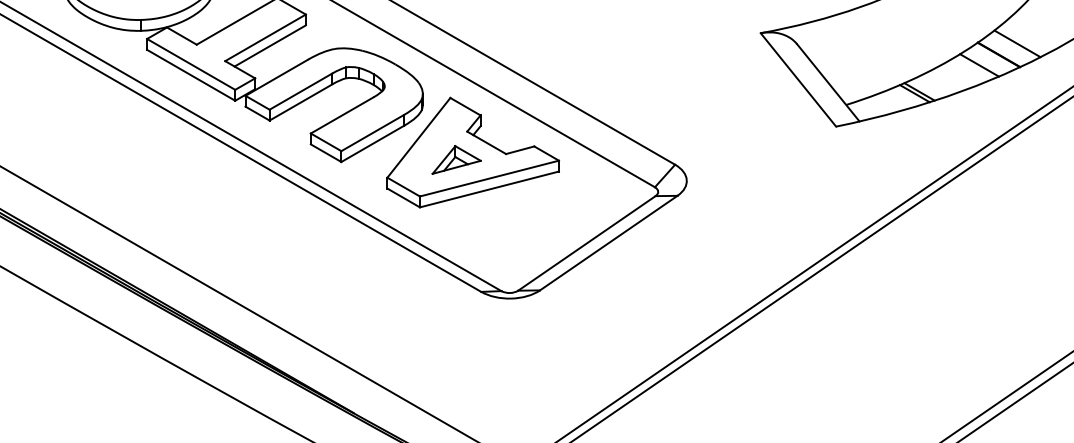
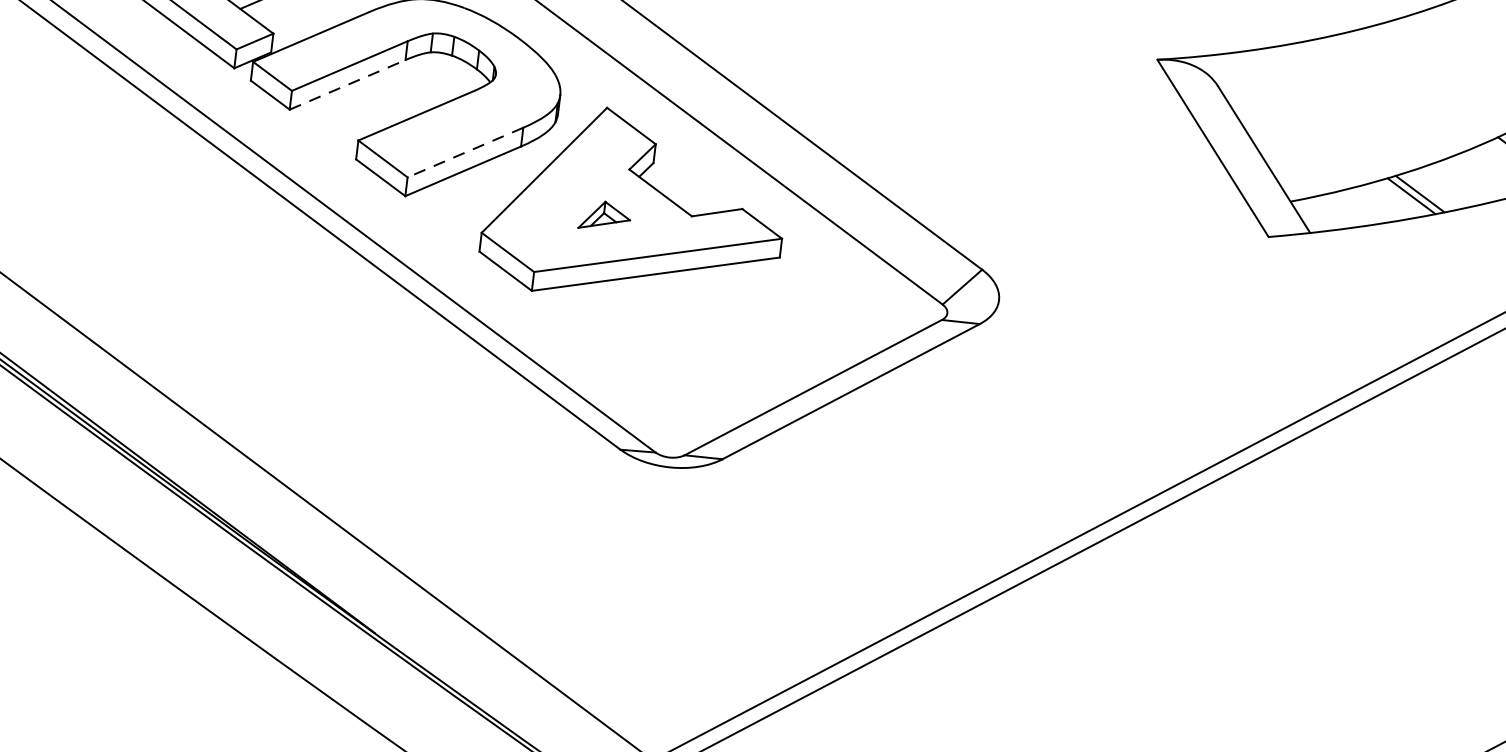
line: (301, 102) -> (348, 84), solid -> dashed
line: (372, 133) -> (465, 153), solid -> dashed
part: (456, 159) -> (605, 215), size x0.6

